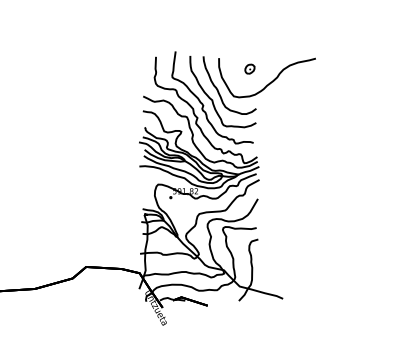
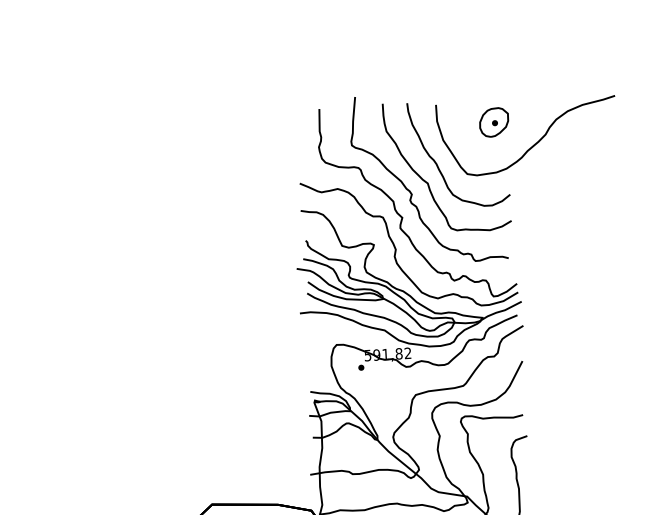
part: (249, 68) -> (493, 120), size x1.67

